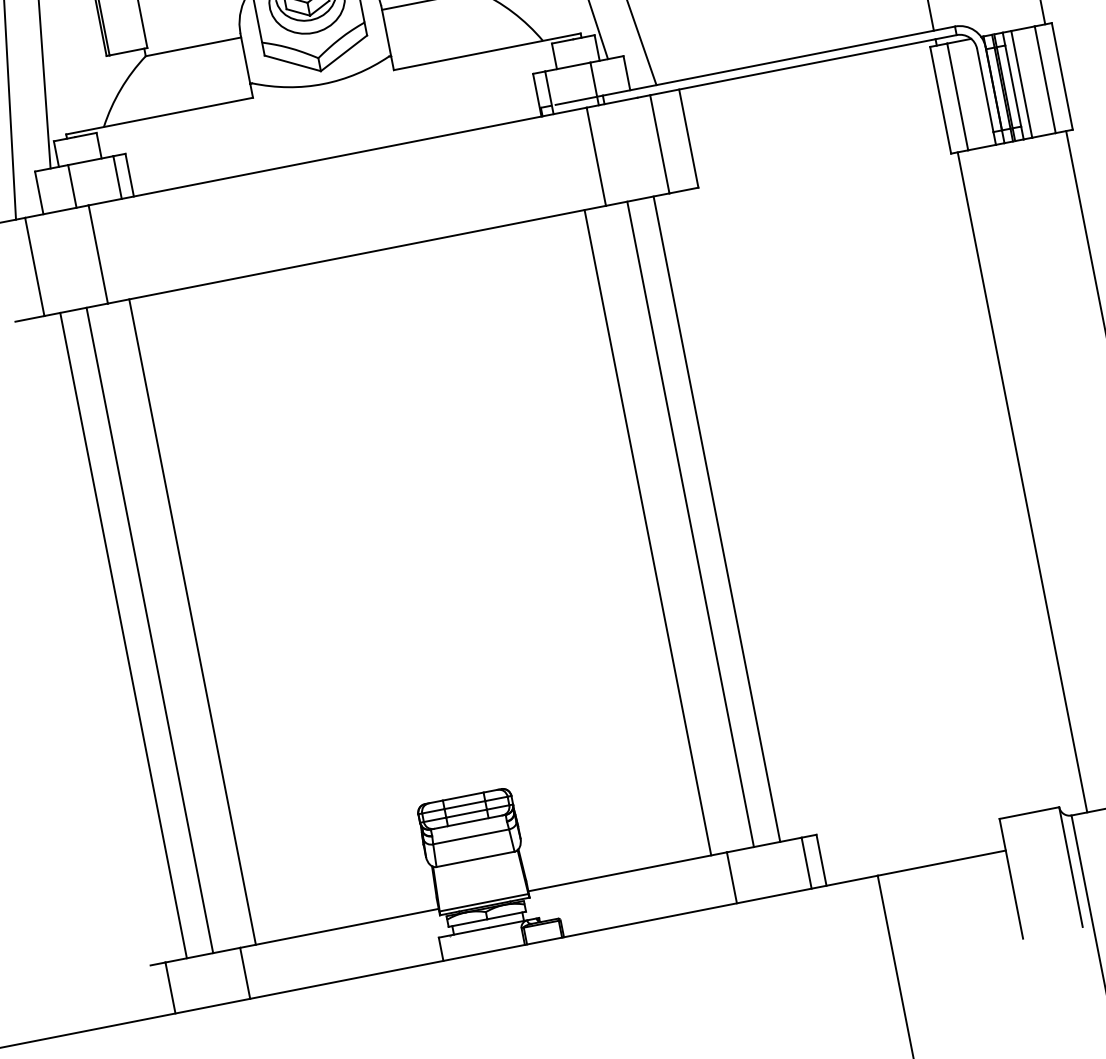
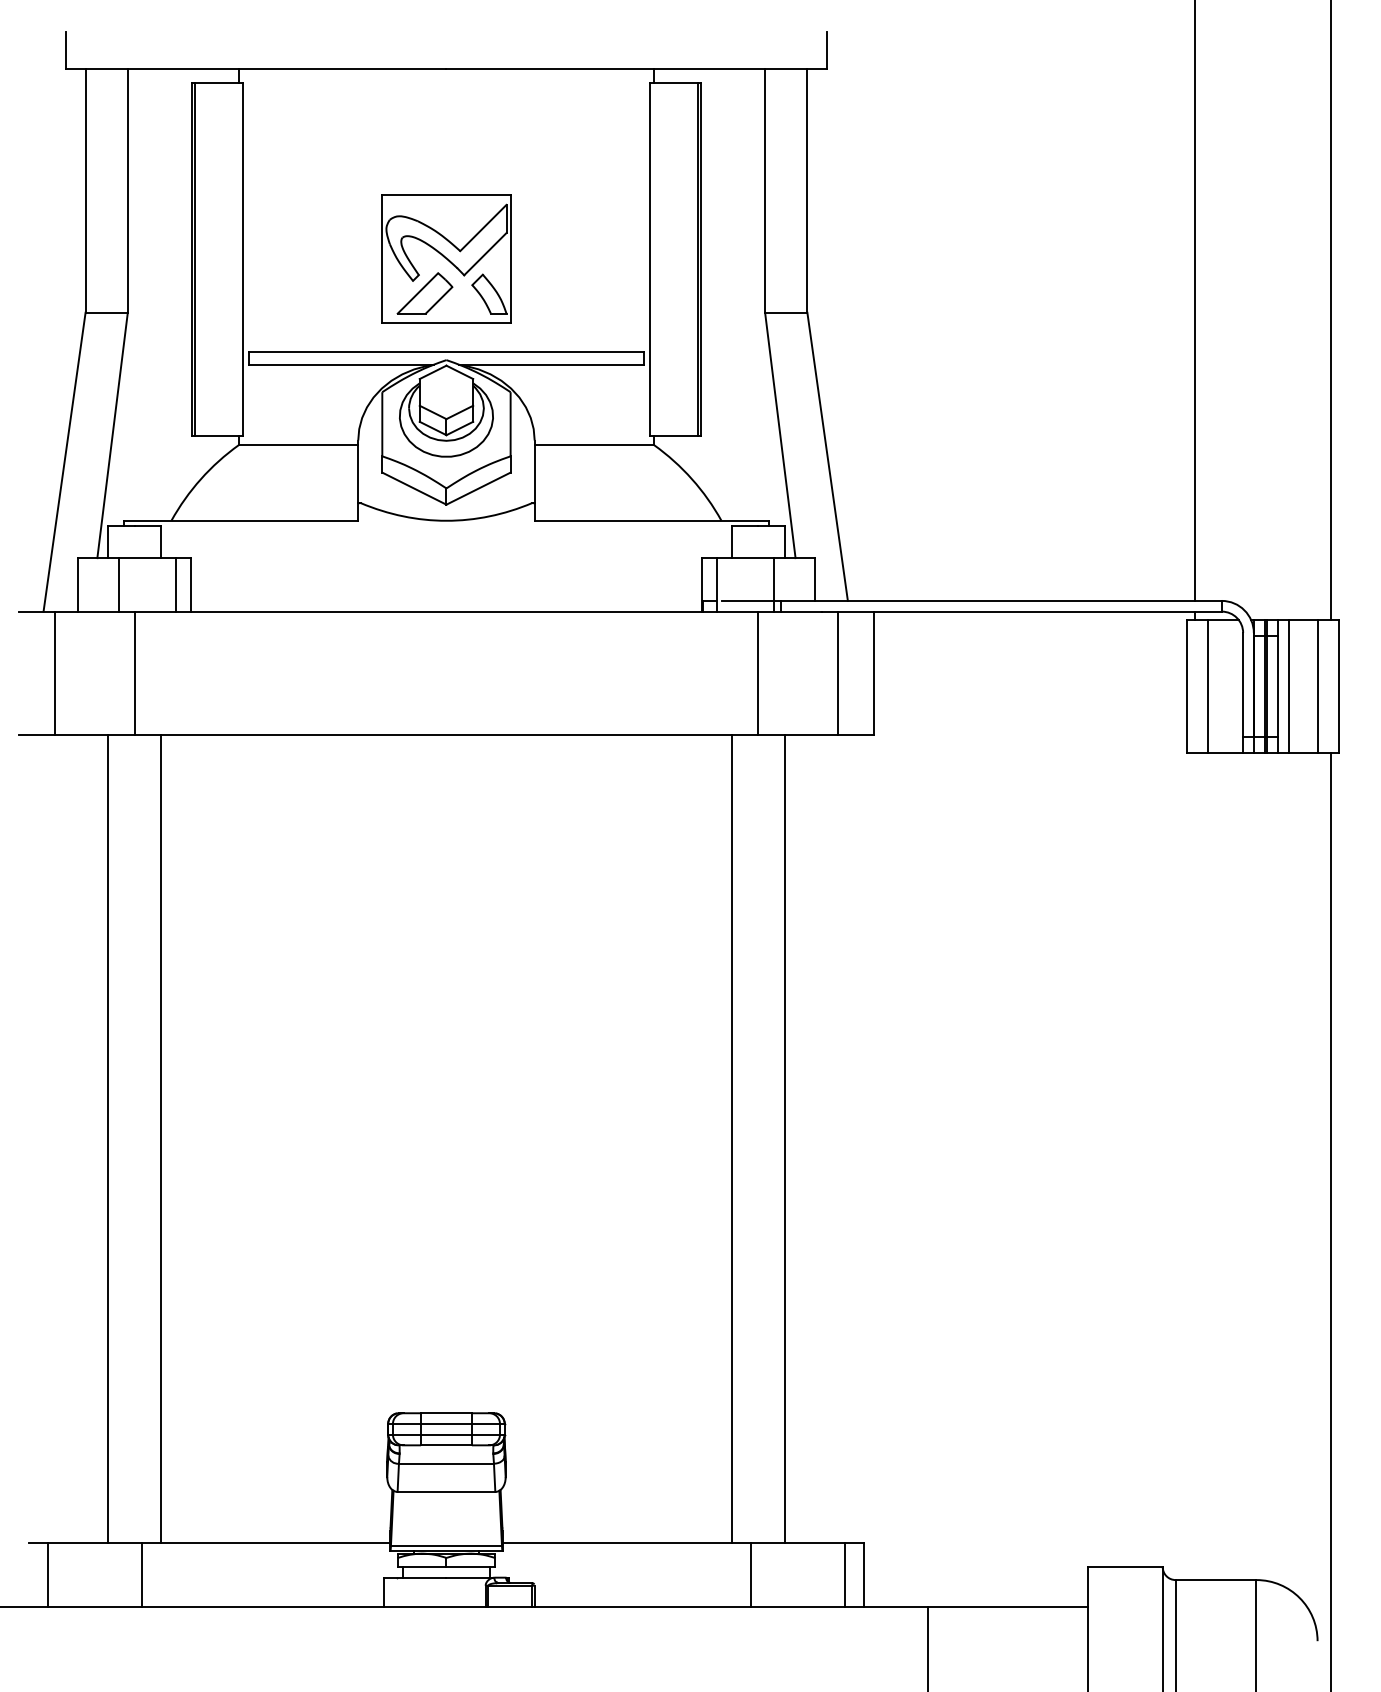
line: (1022, 482) -> (1195, 1166), removed
line: (717, 518) -> (818, 1138), removed
line: (123, 635) -> (74, 1138), removed

